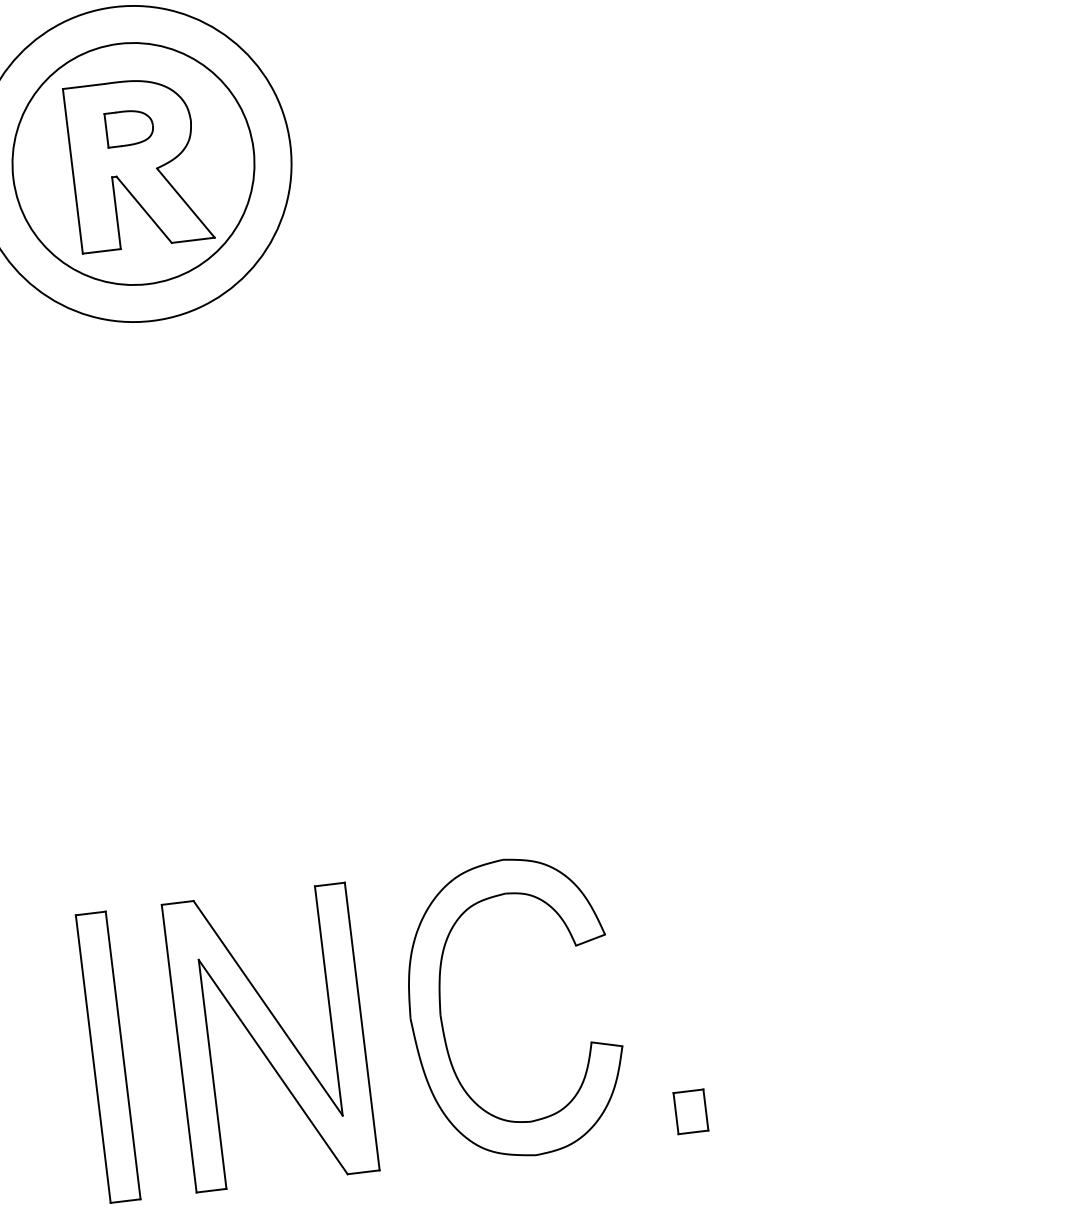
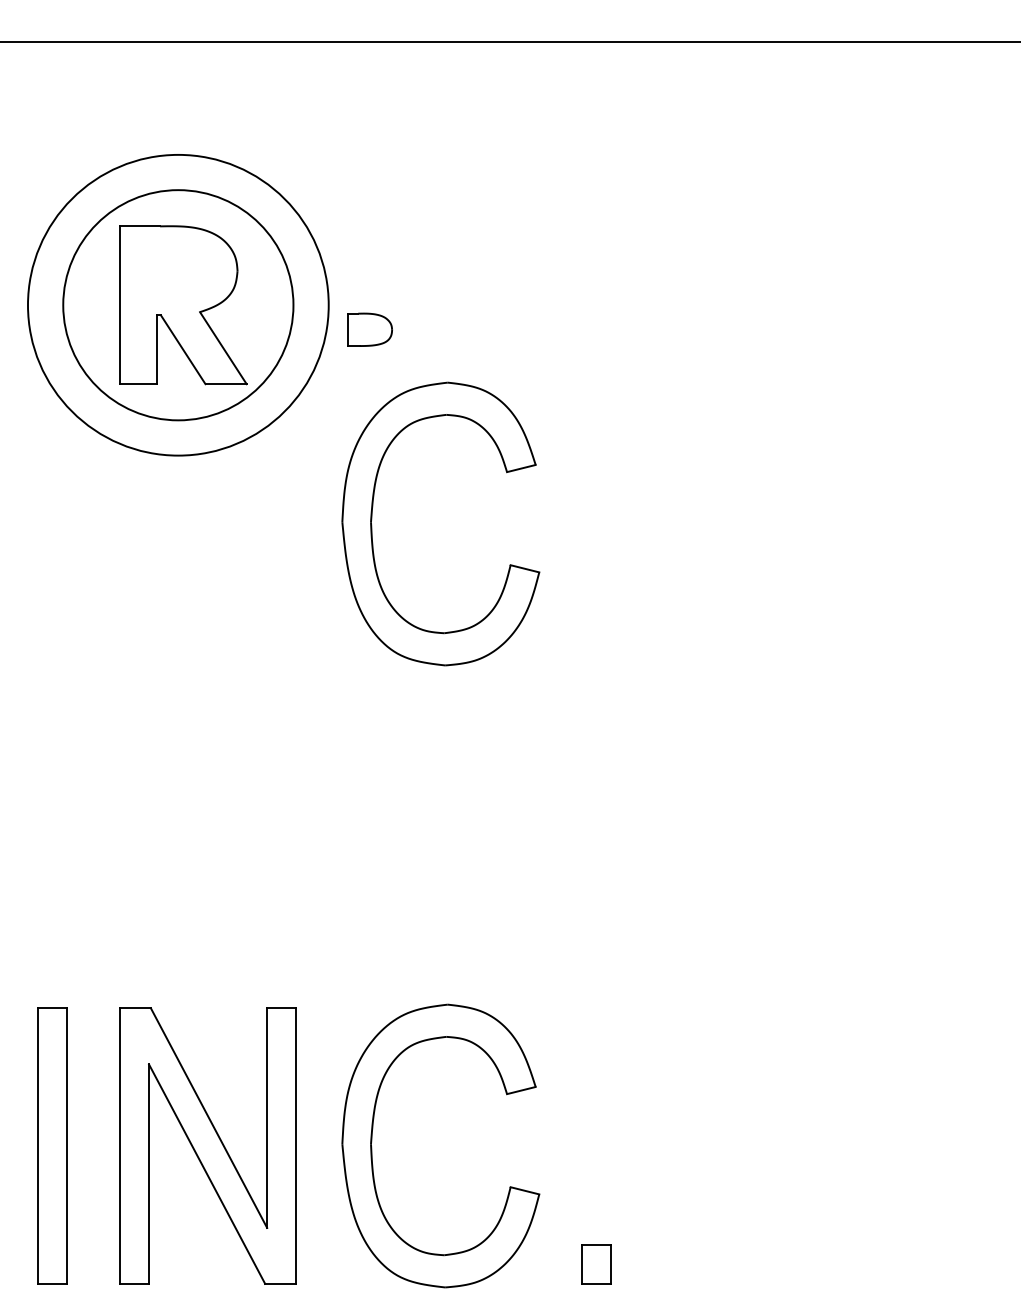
part: (129, 127) -> (369, 329), moved
part: (363, 369) -> (372, 525), added

